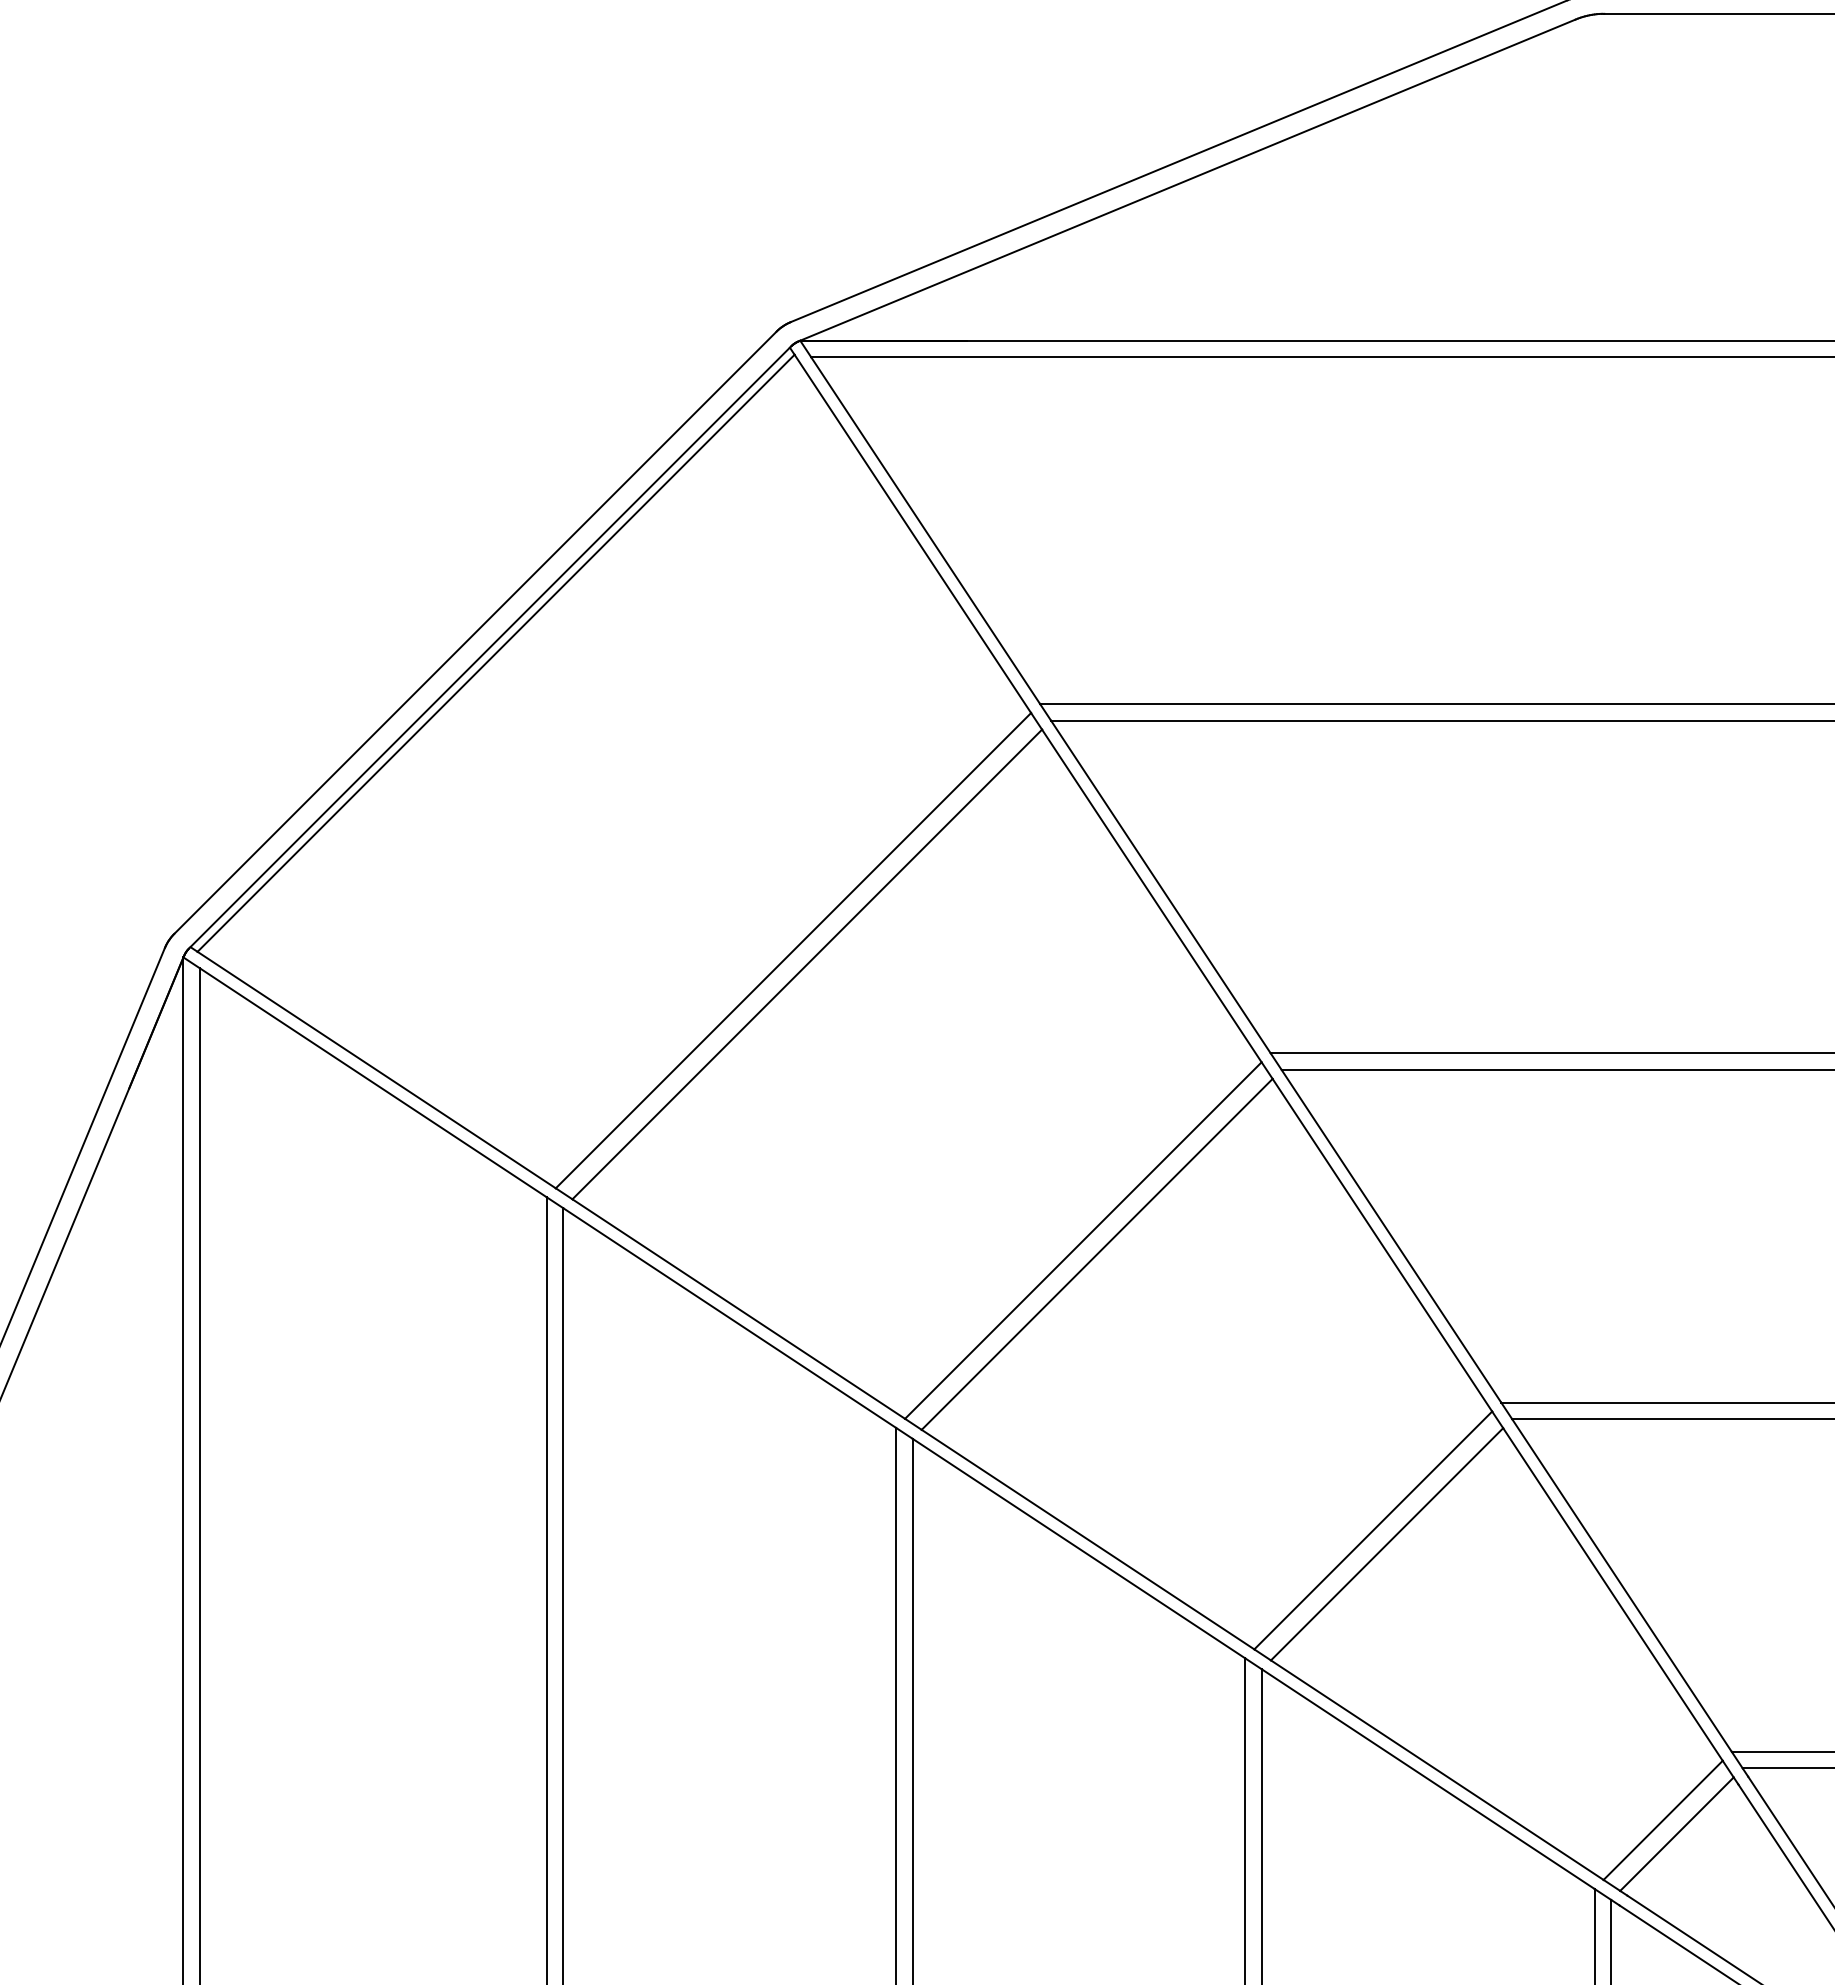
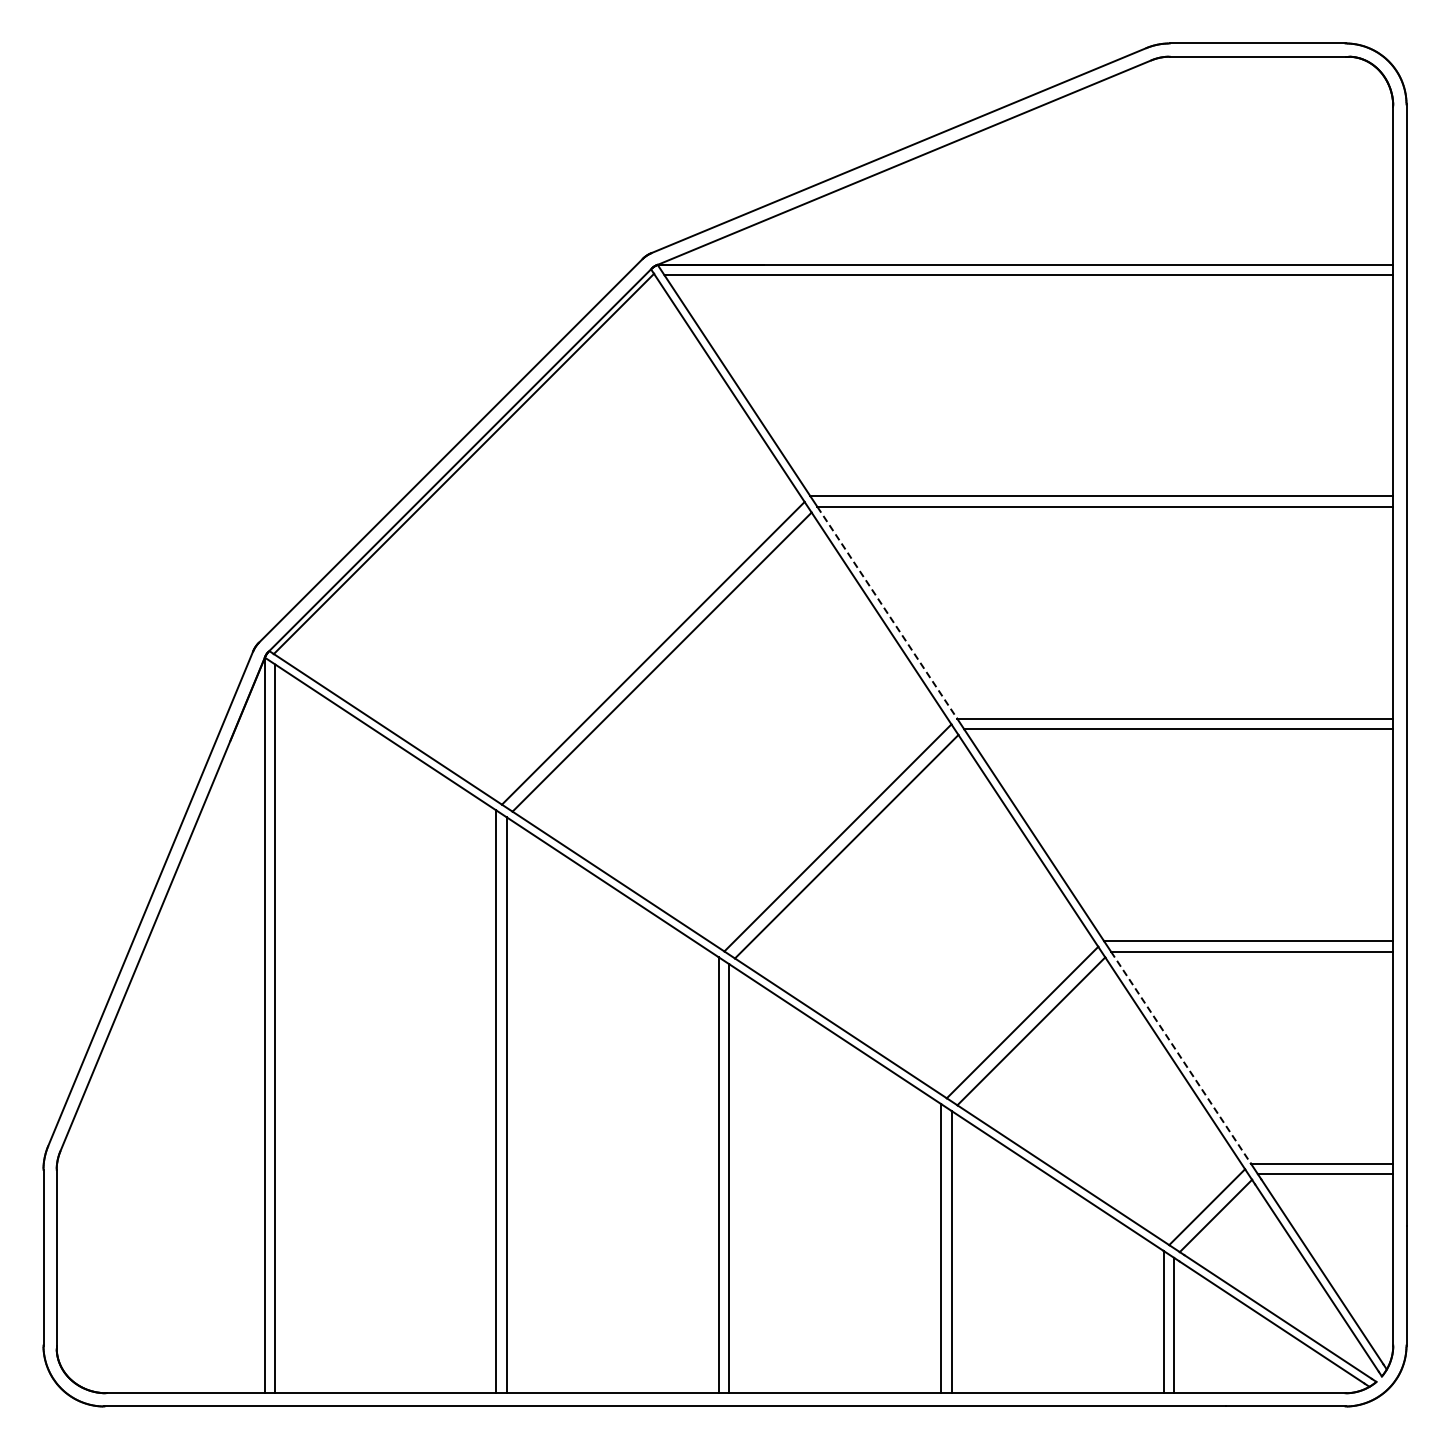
line: (1161, 886) -> (887, 612), solid -> dashed
line: (1621, 1585) -> (1180, 1057), solid -> dashed

